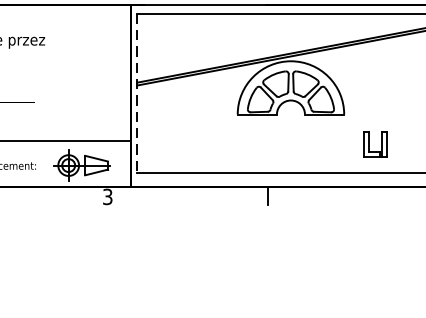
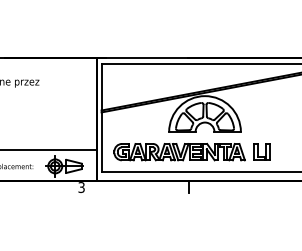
line: (137, 93) -> (101, 117), dashed -> solid
part: (253, 144) -> (179, 152), added

